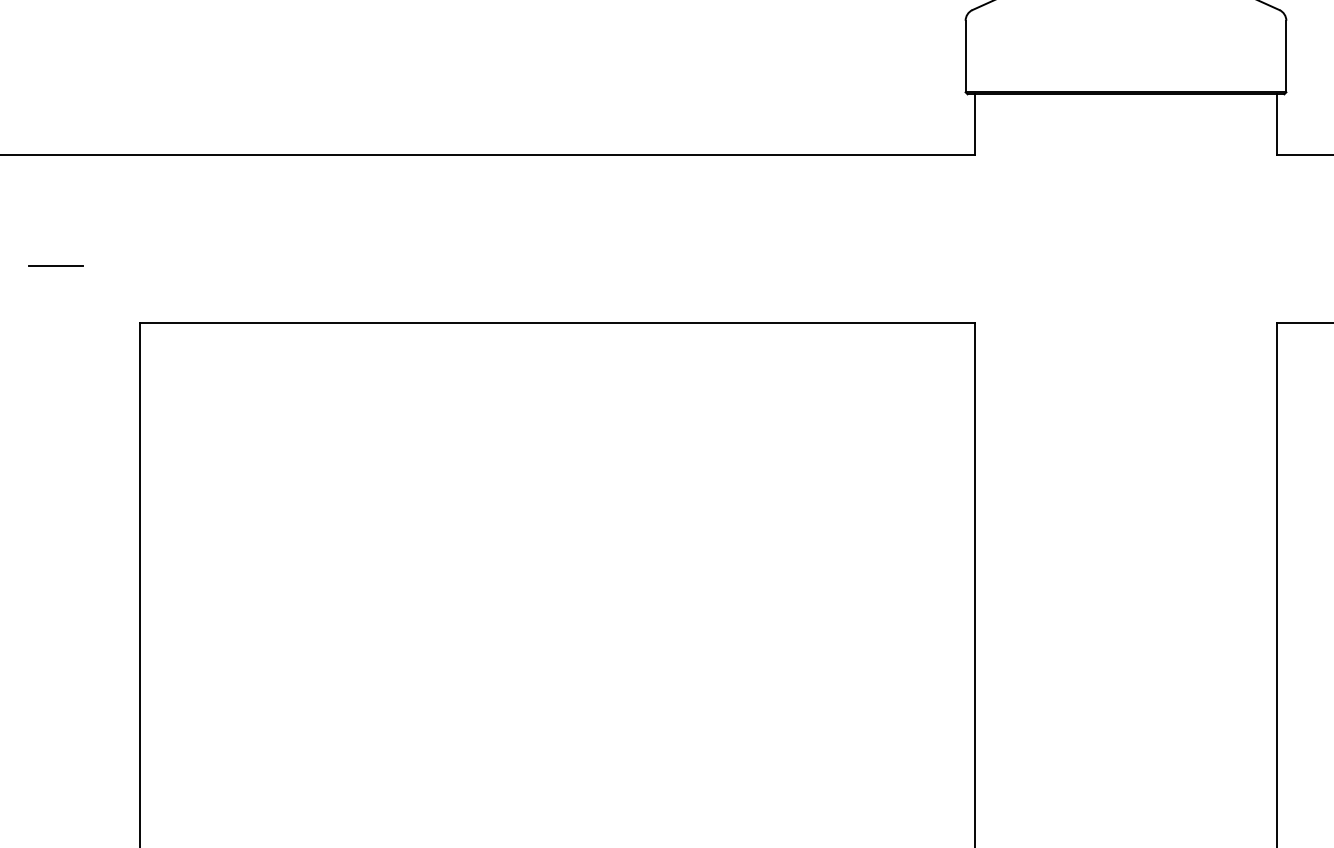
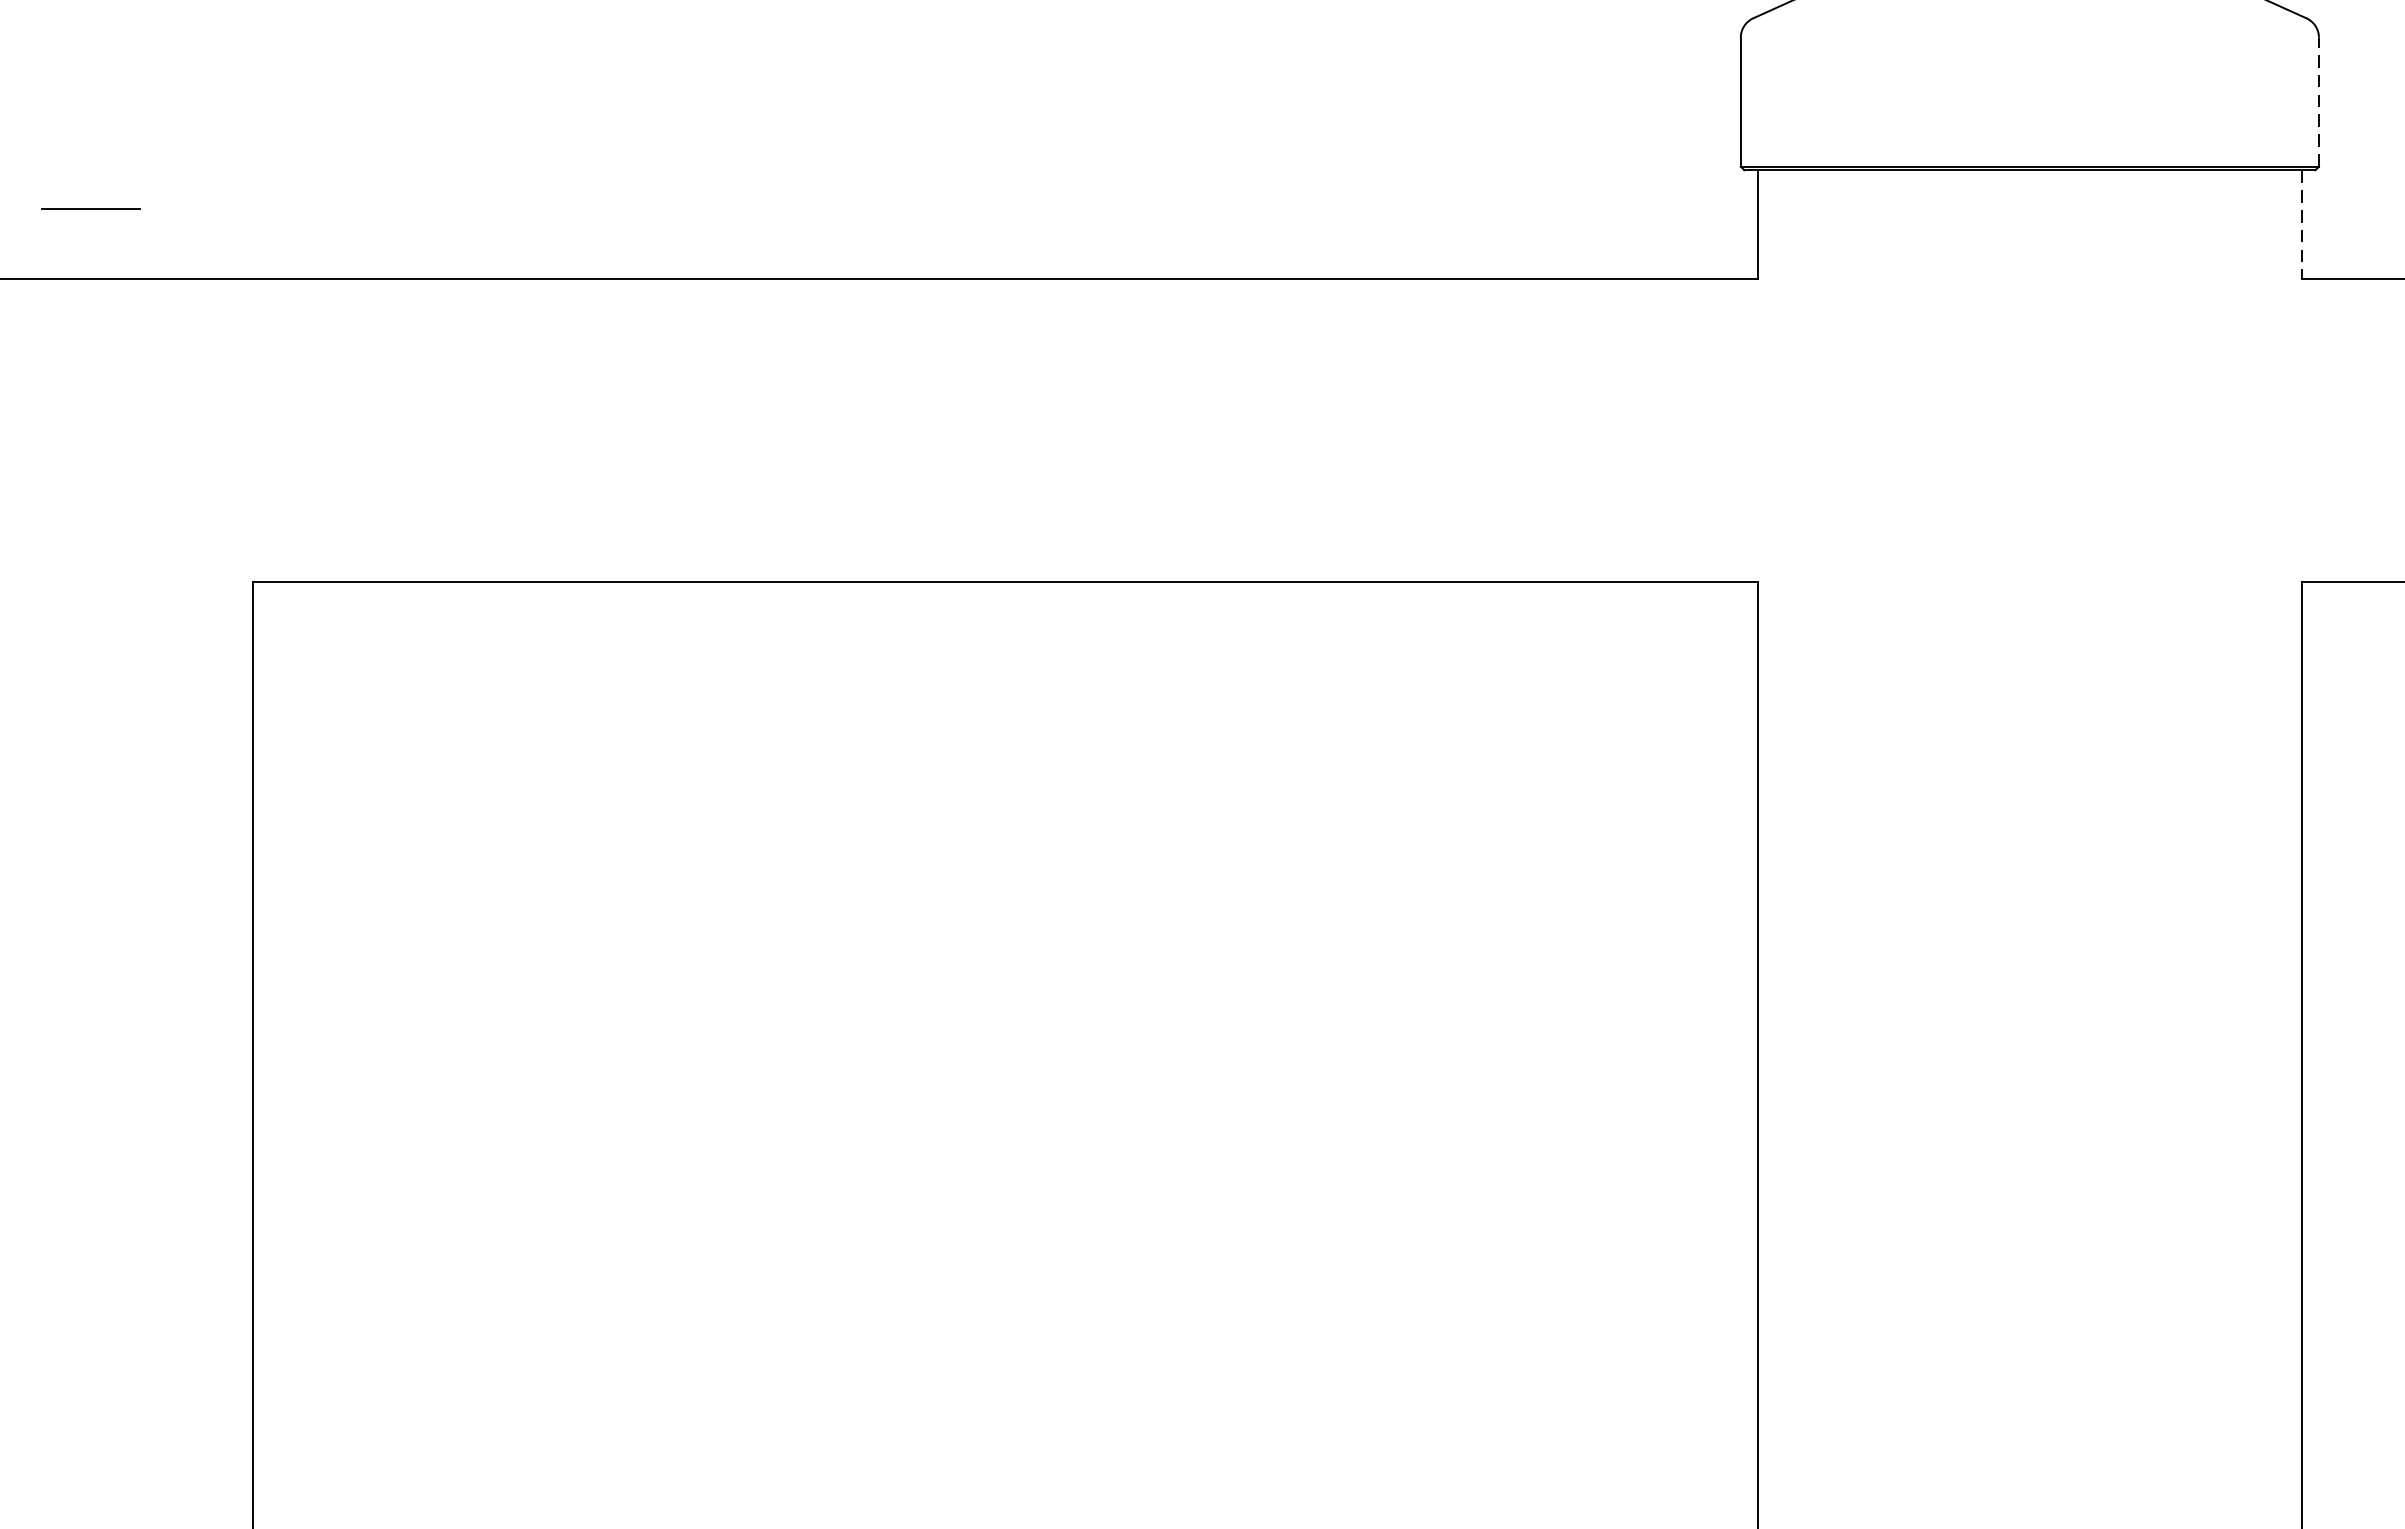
line: (1286, 56) -> (2319, 102), solid -> dashed
line: (1276, 124) -> (2301, 224), solid -> dashed
line: (55, 265) -> (89, 208), moved

